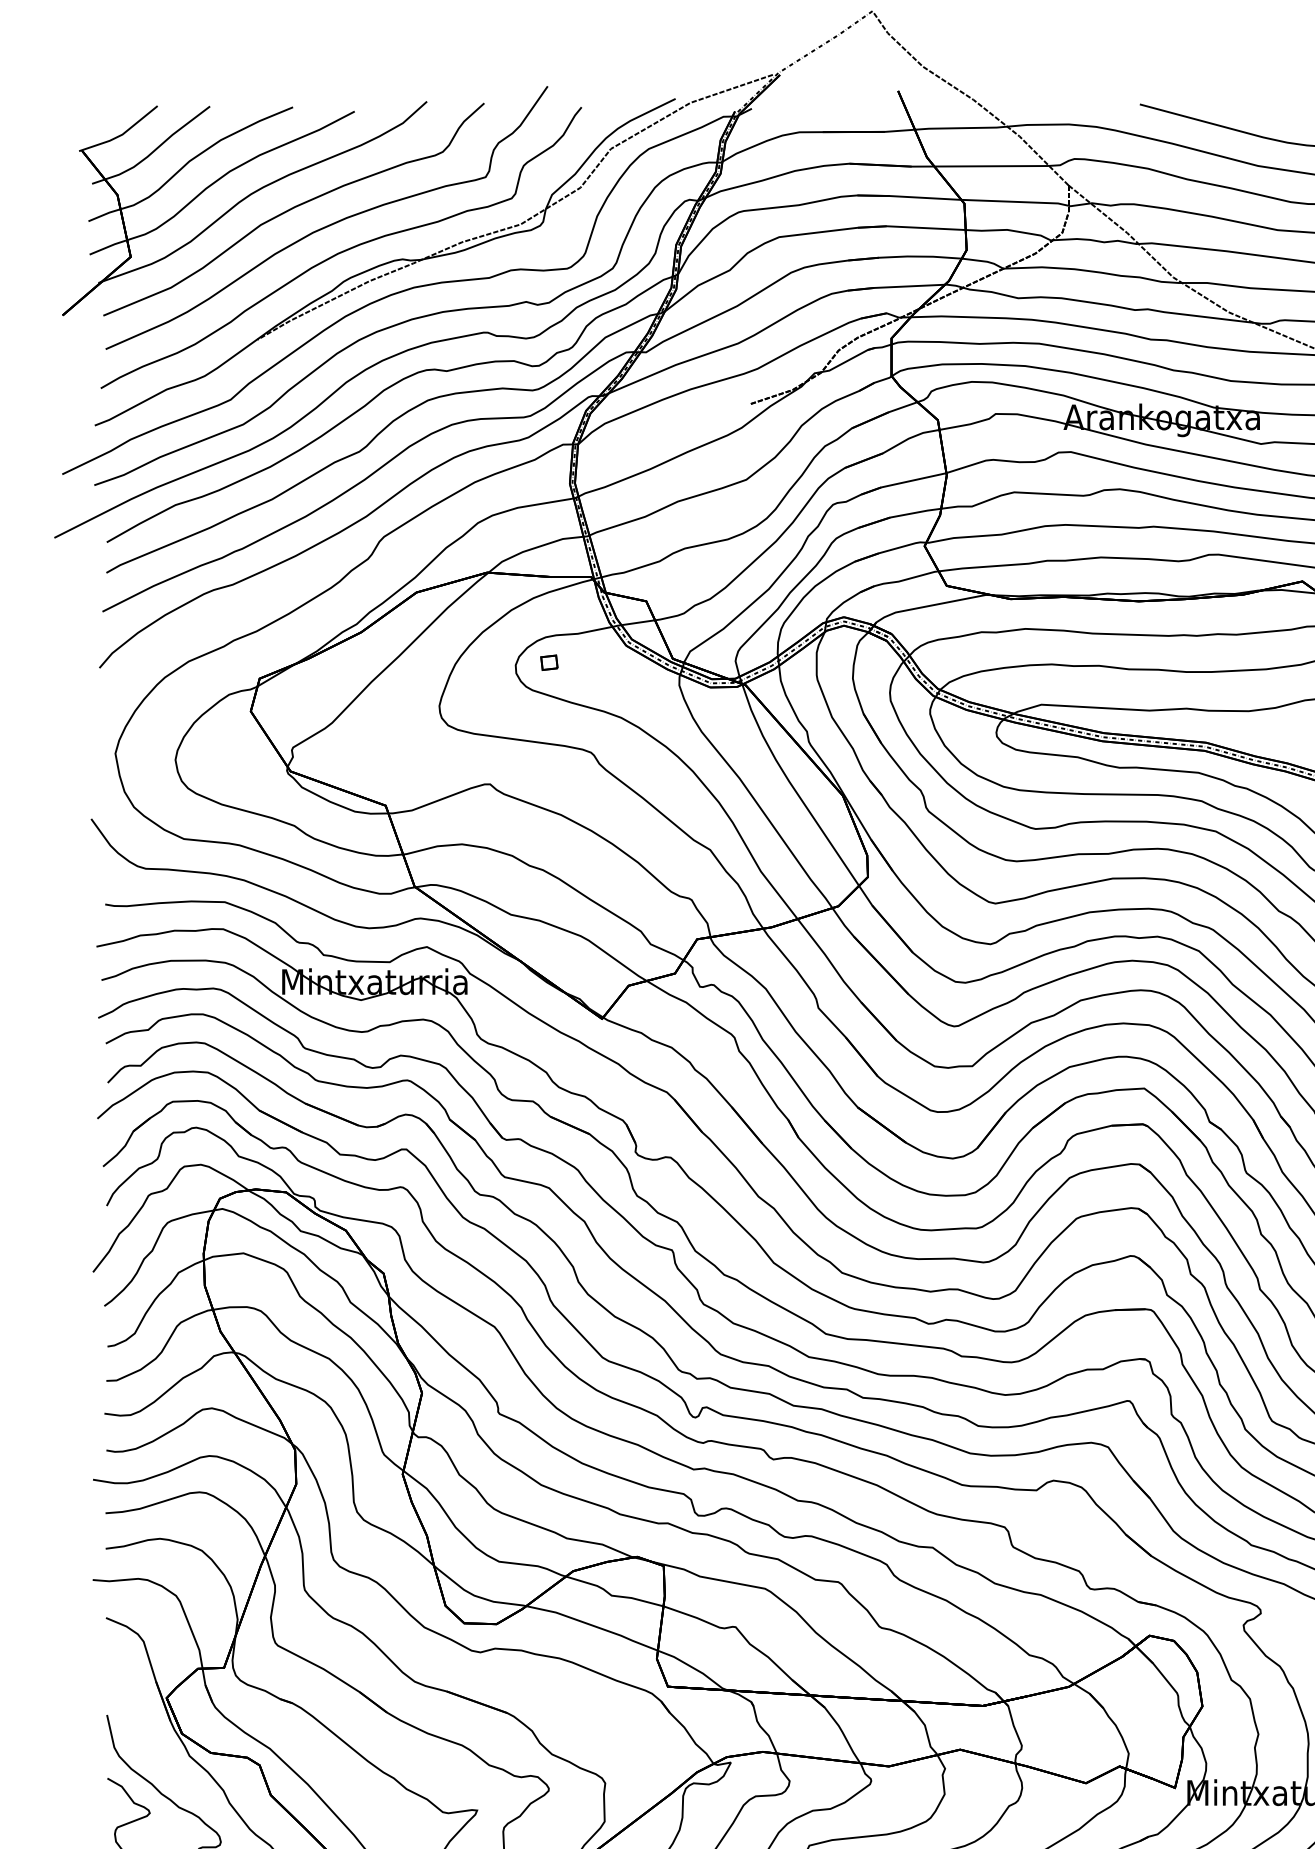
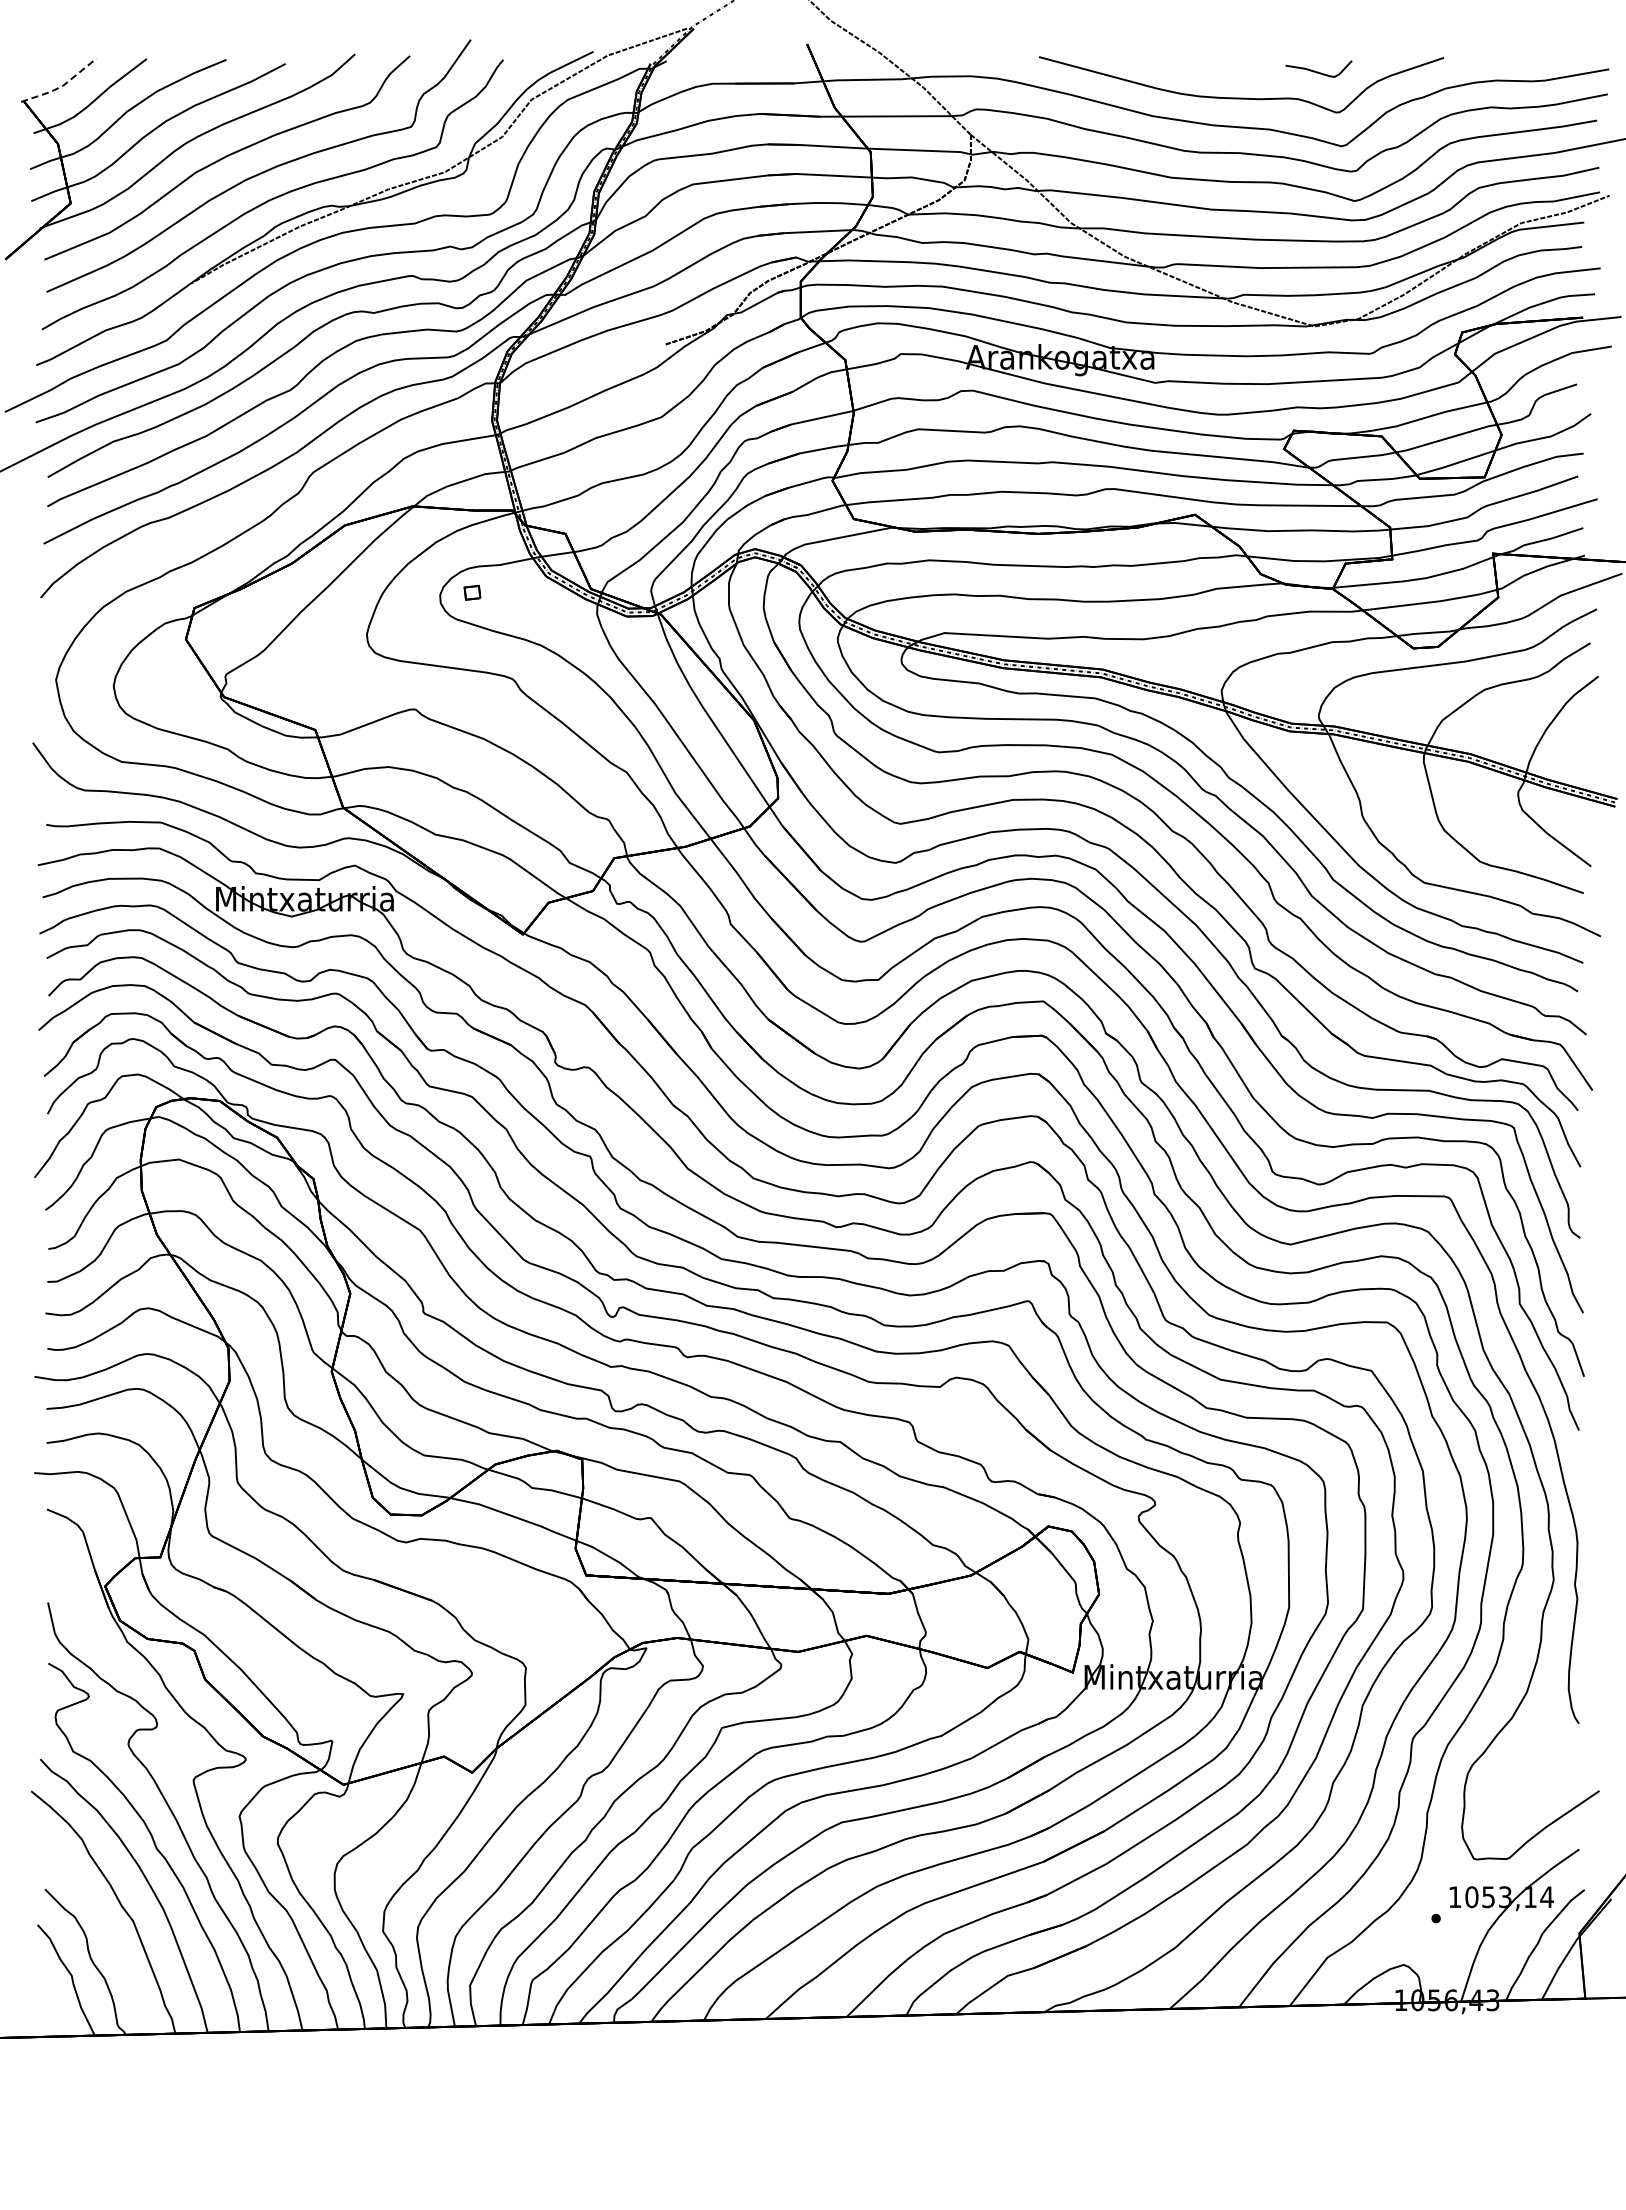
line: (121, 135) -> (61, 86), solid -> dashed

